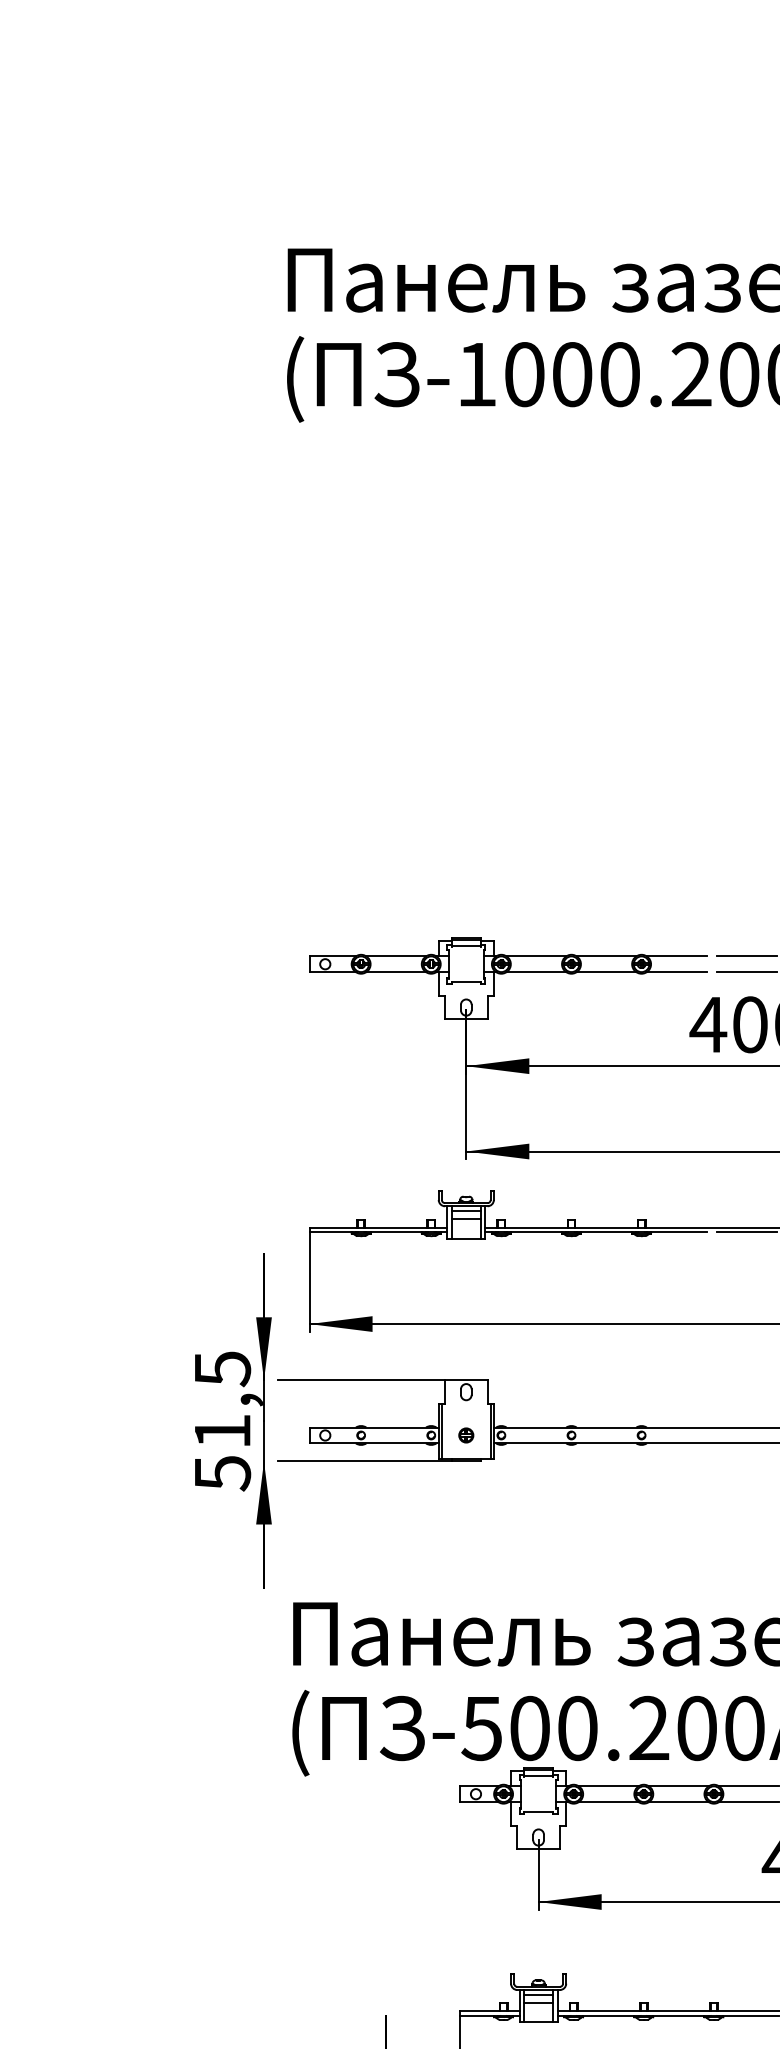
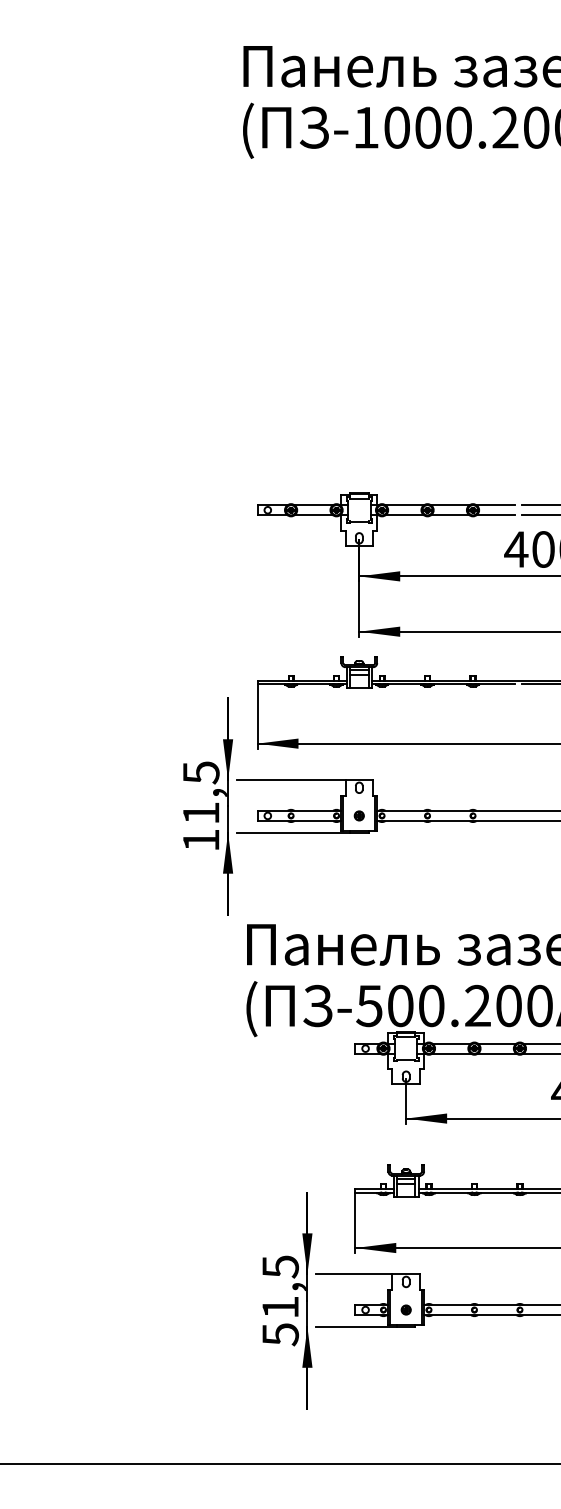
text: (223, 1473) -> (201, 840), 51,5 -> 11,5

